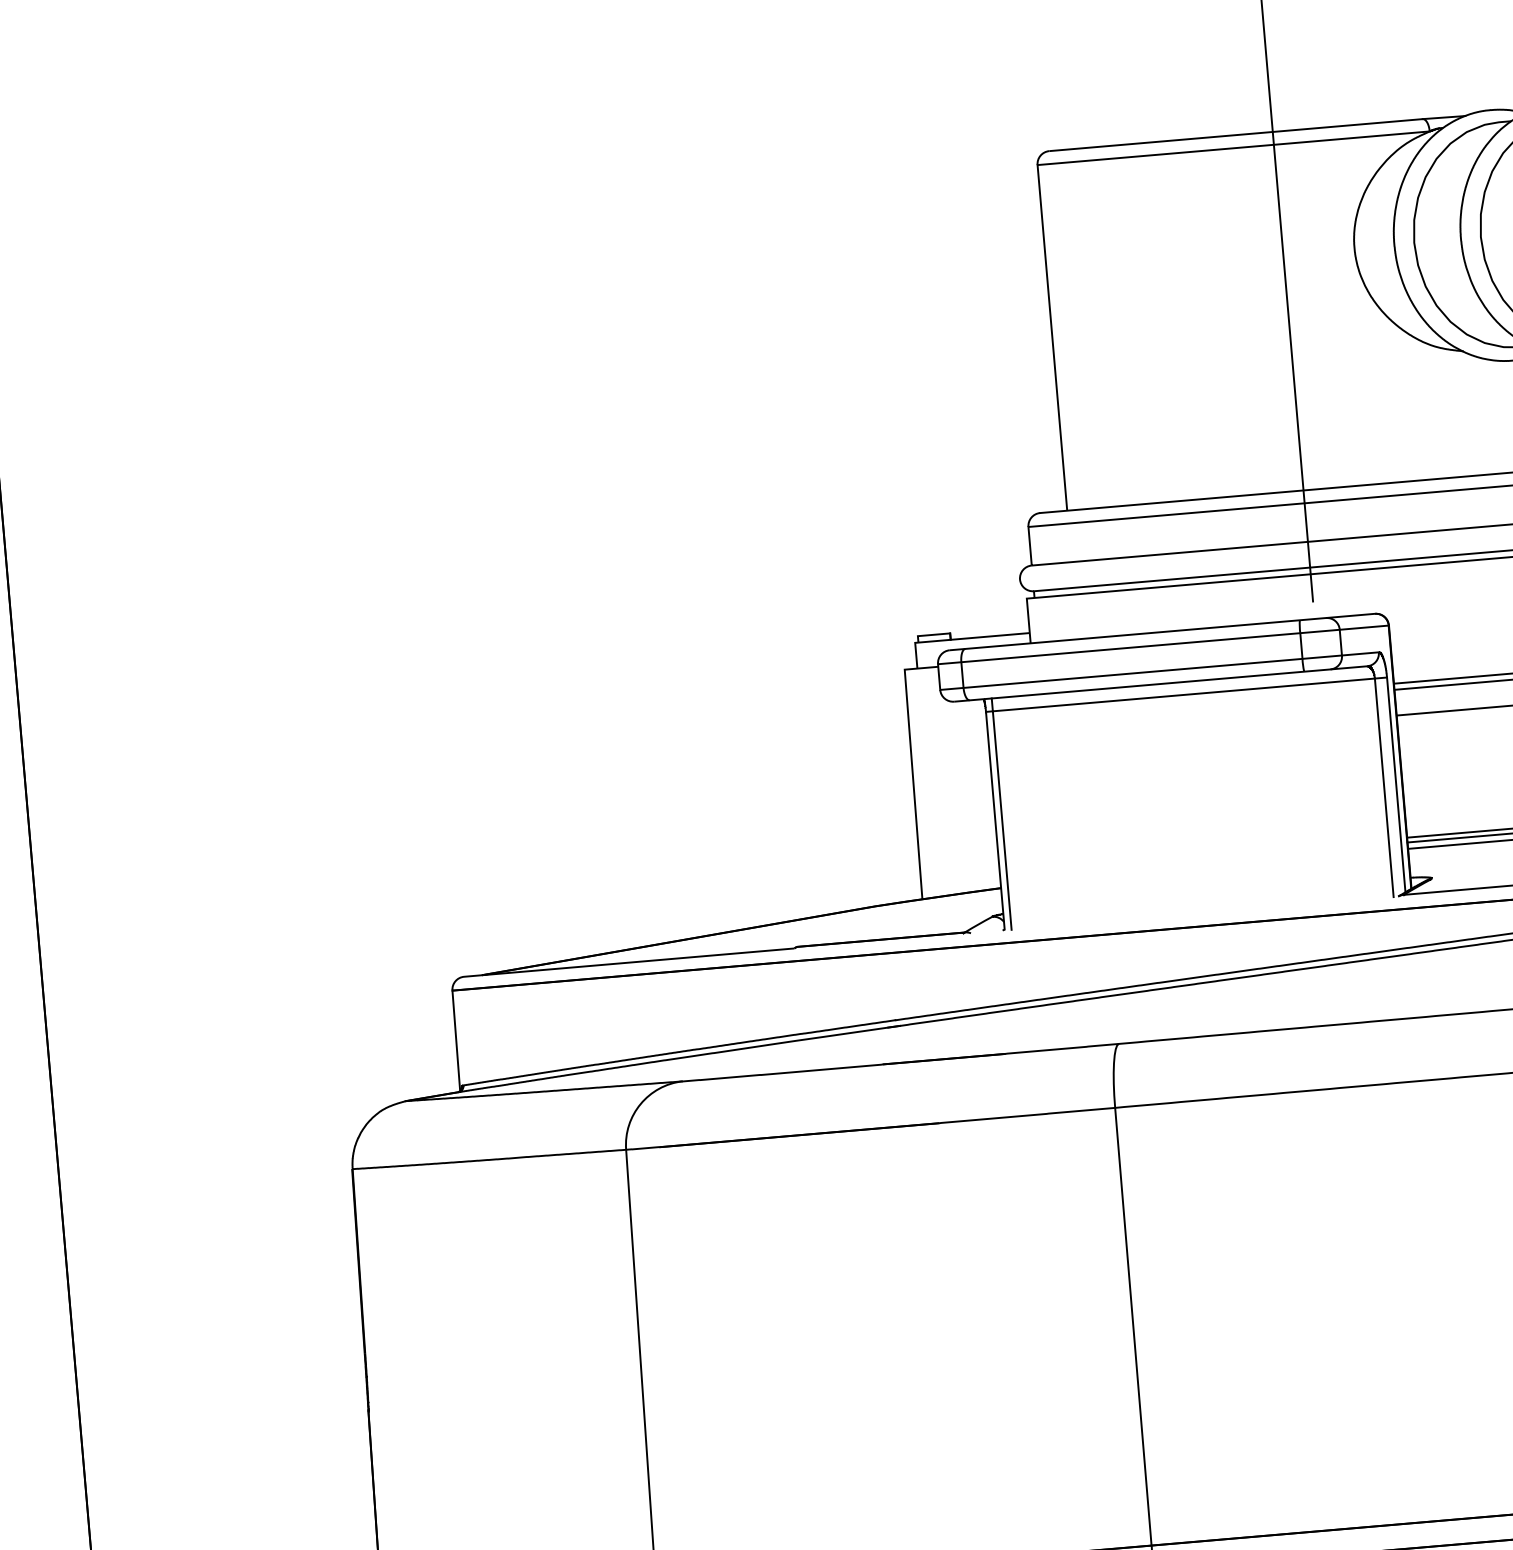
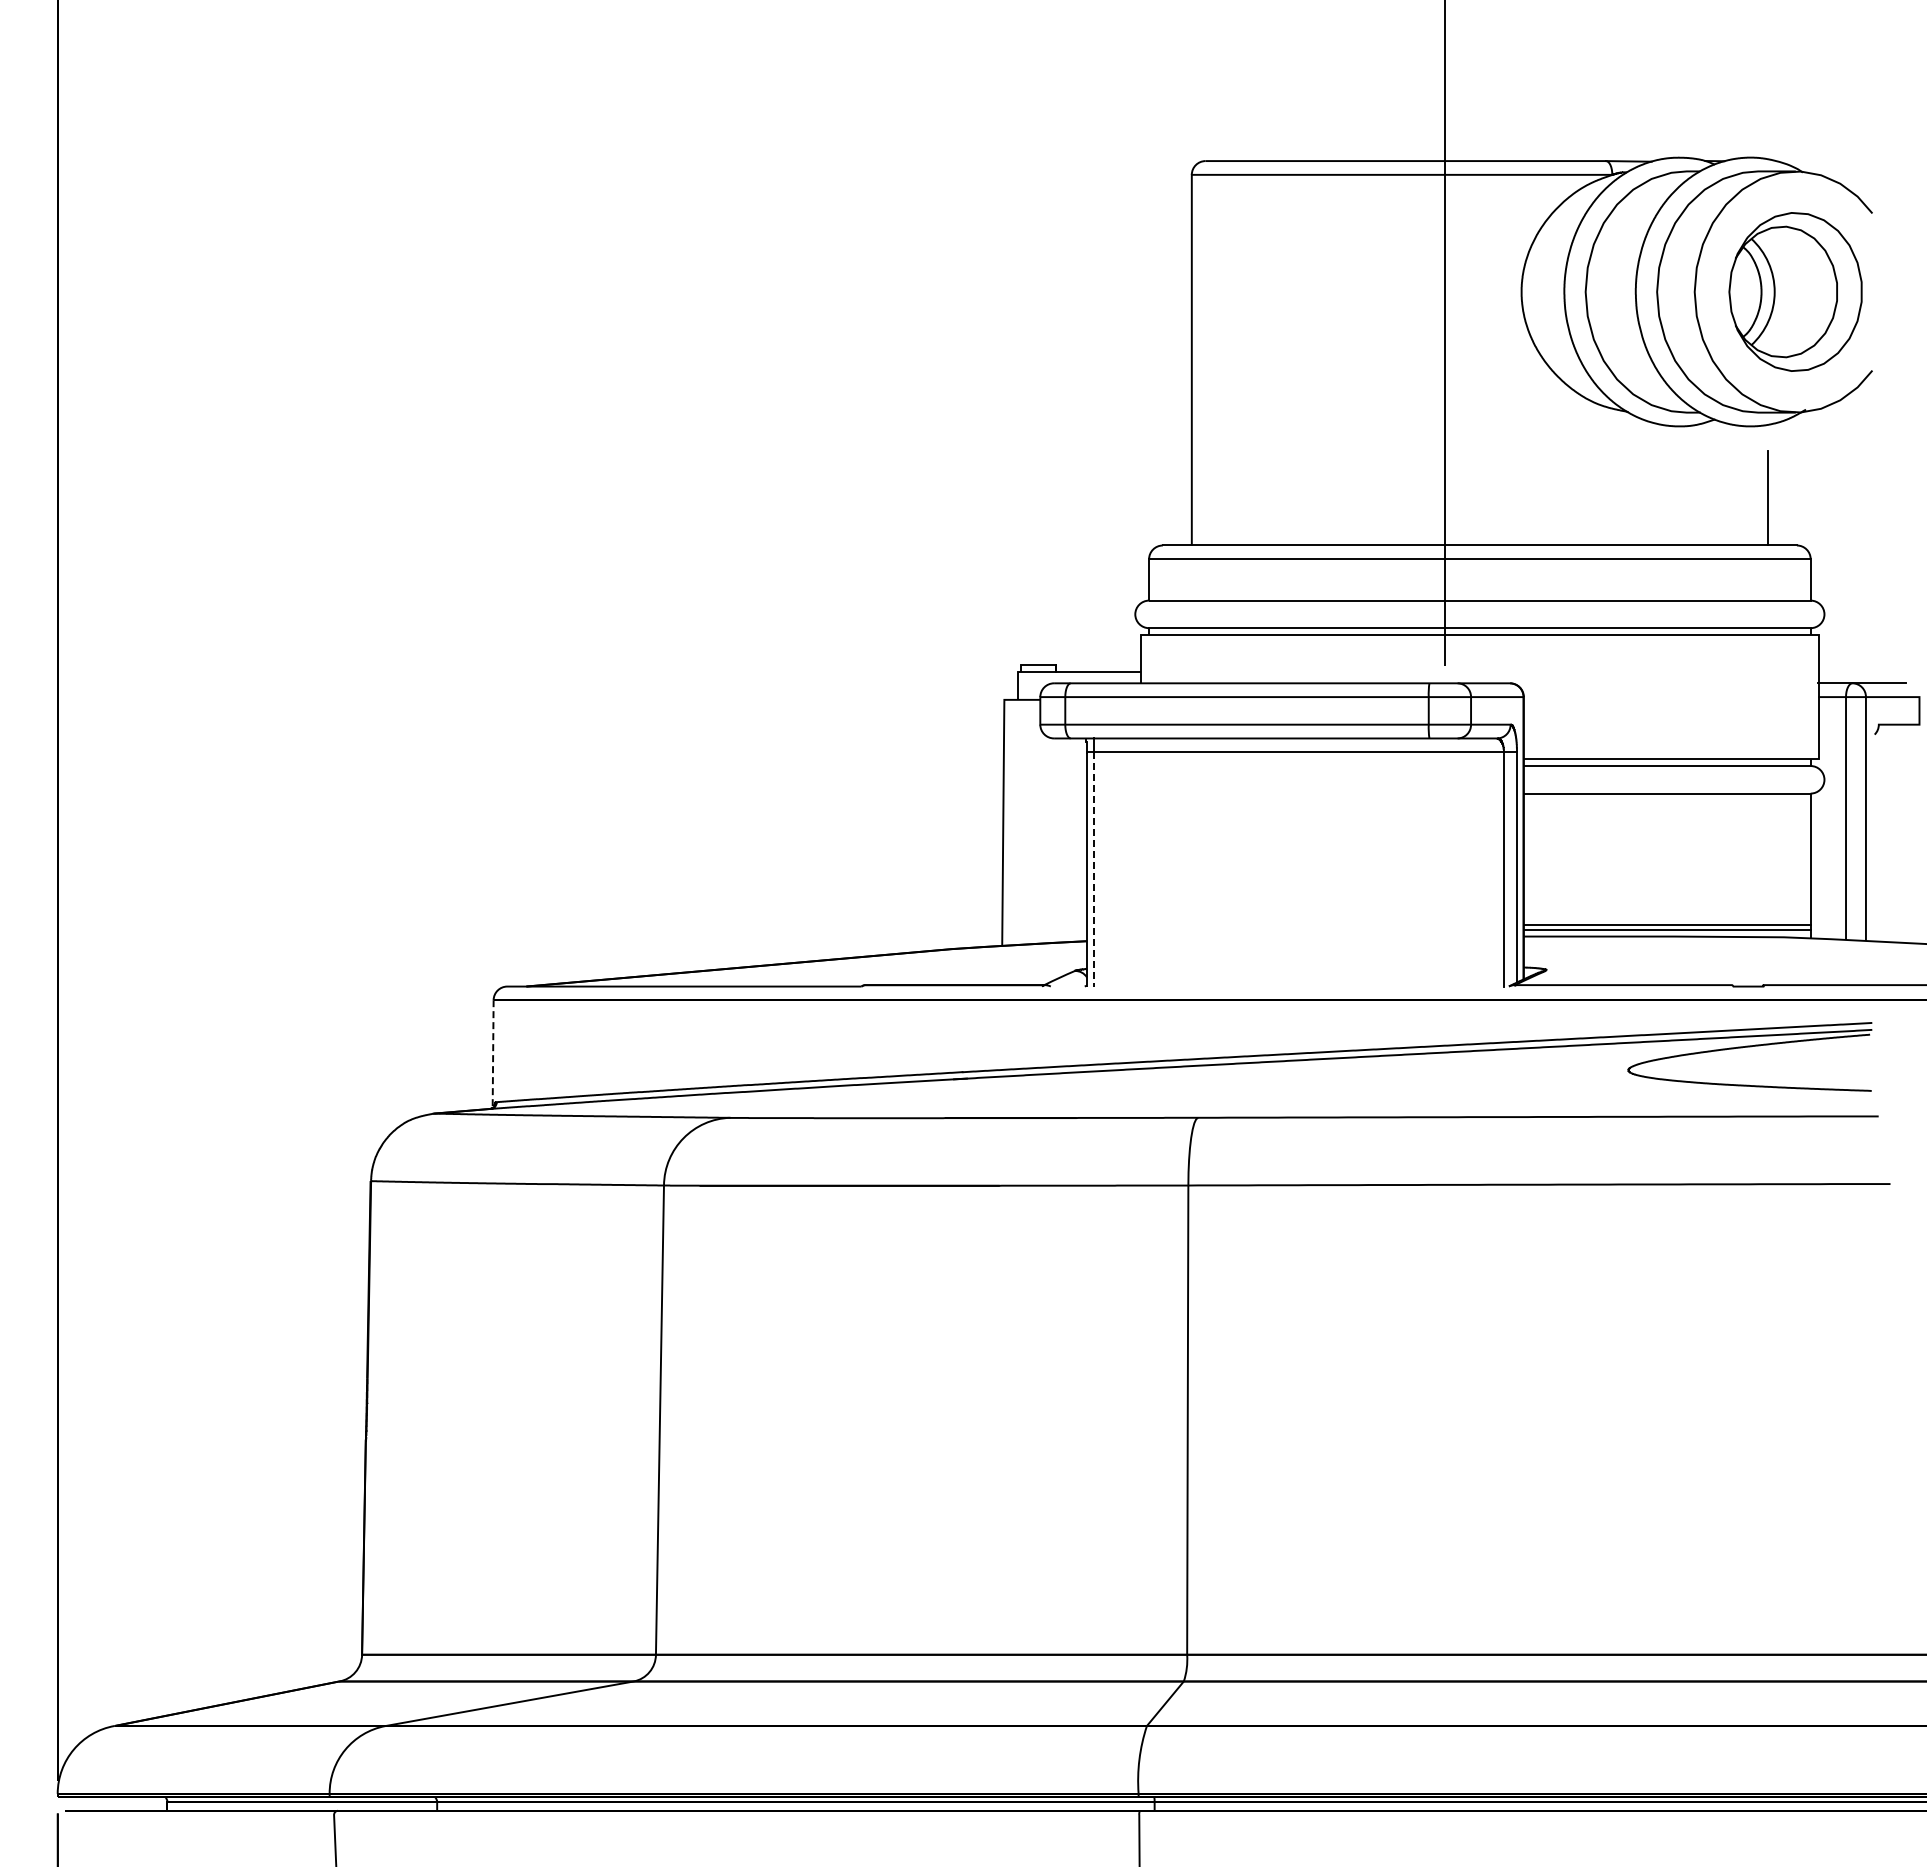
line: (1002, 820) -> (1094, 869), solid -> dashed
line: (456, 1041) -> (493, 1054), solid -> dashed

